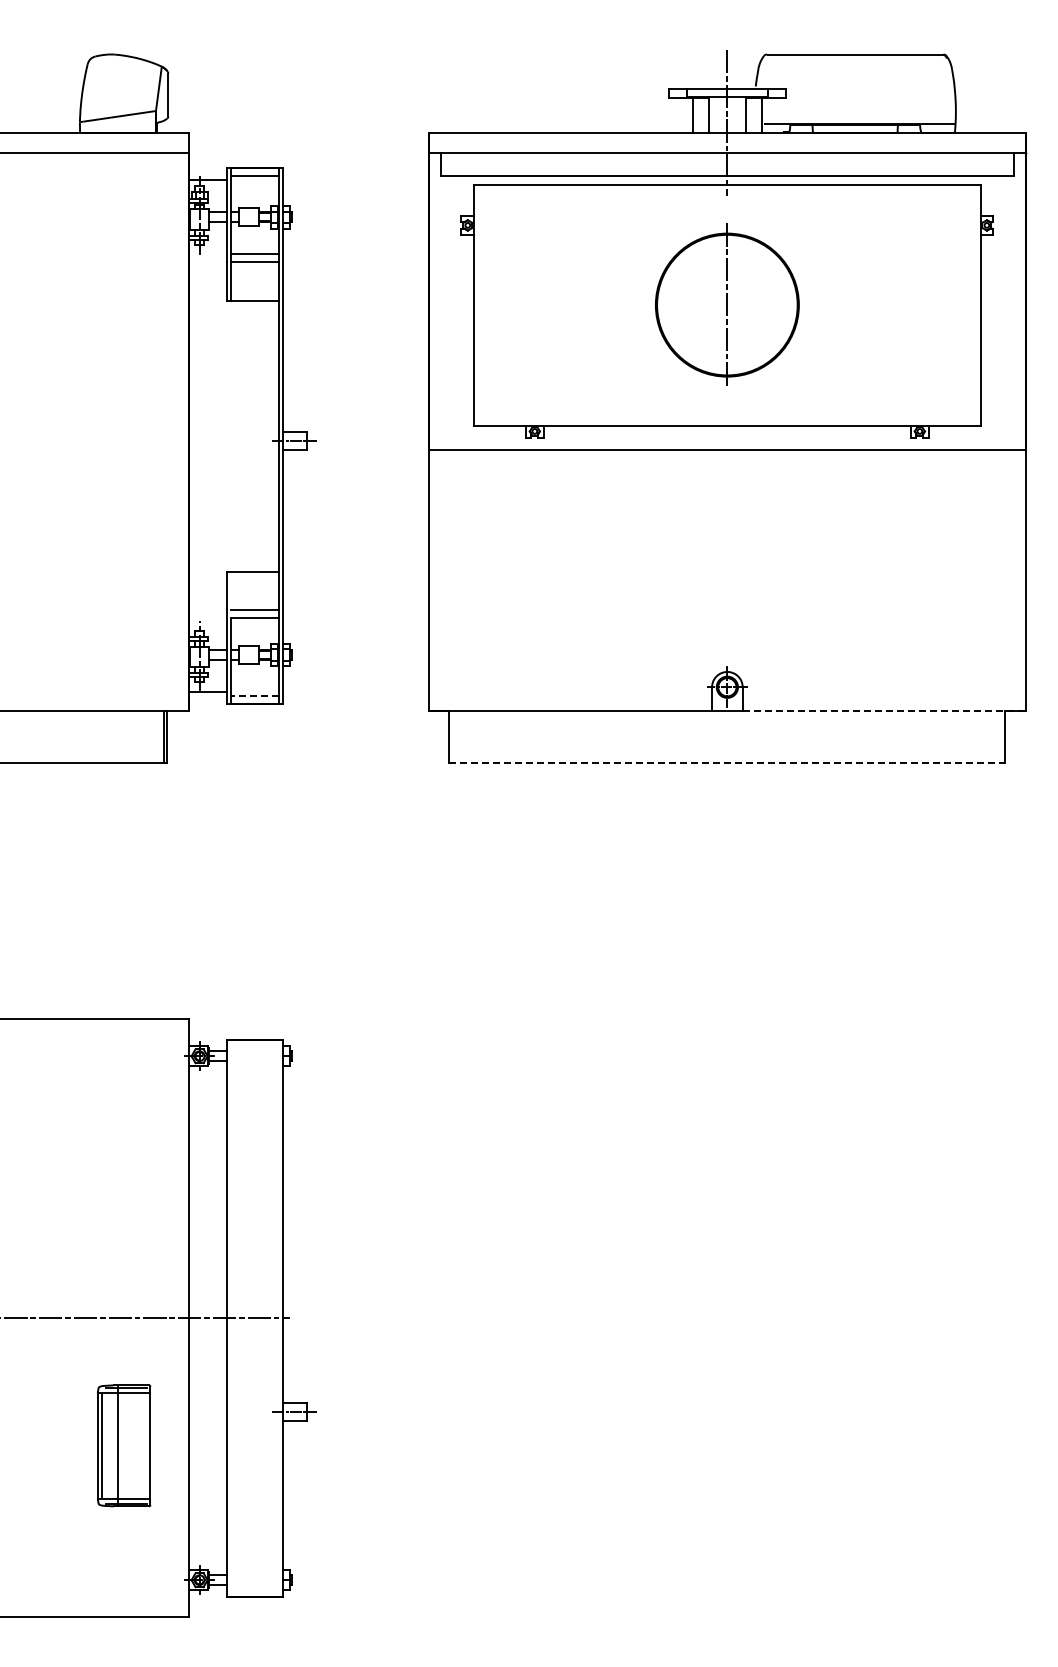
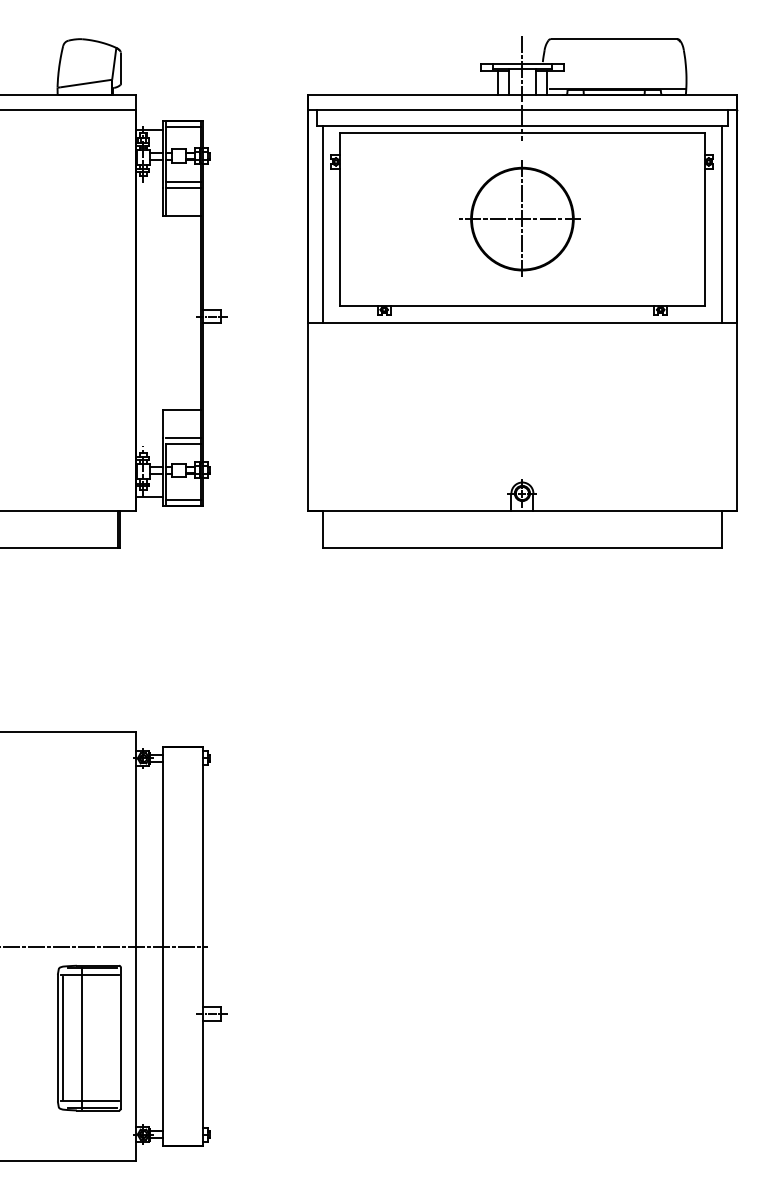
line: (724, 305) -> (520, 219), added
line: (449, 312) -> (322, 224), added
line: (1005, 312) -> (722, 224), added
line: (254, 695) -> (182, 499), dashed -> solid
line: (884, 711) -> (635, 510), dashed -> solid
line: (727, 762) -> (522, 547), dashed -> solid
part: (123, 1445) -> (88, 1037), size x1.67

